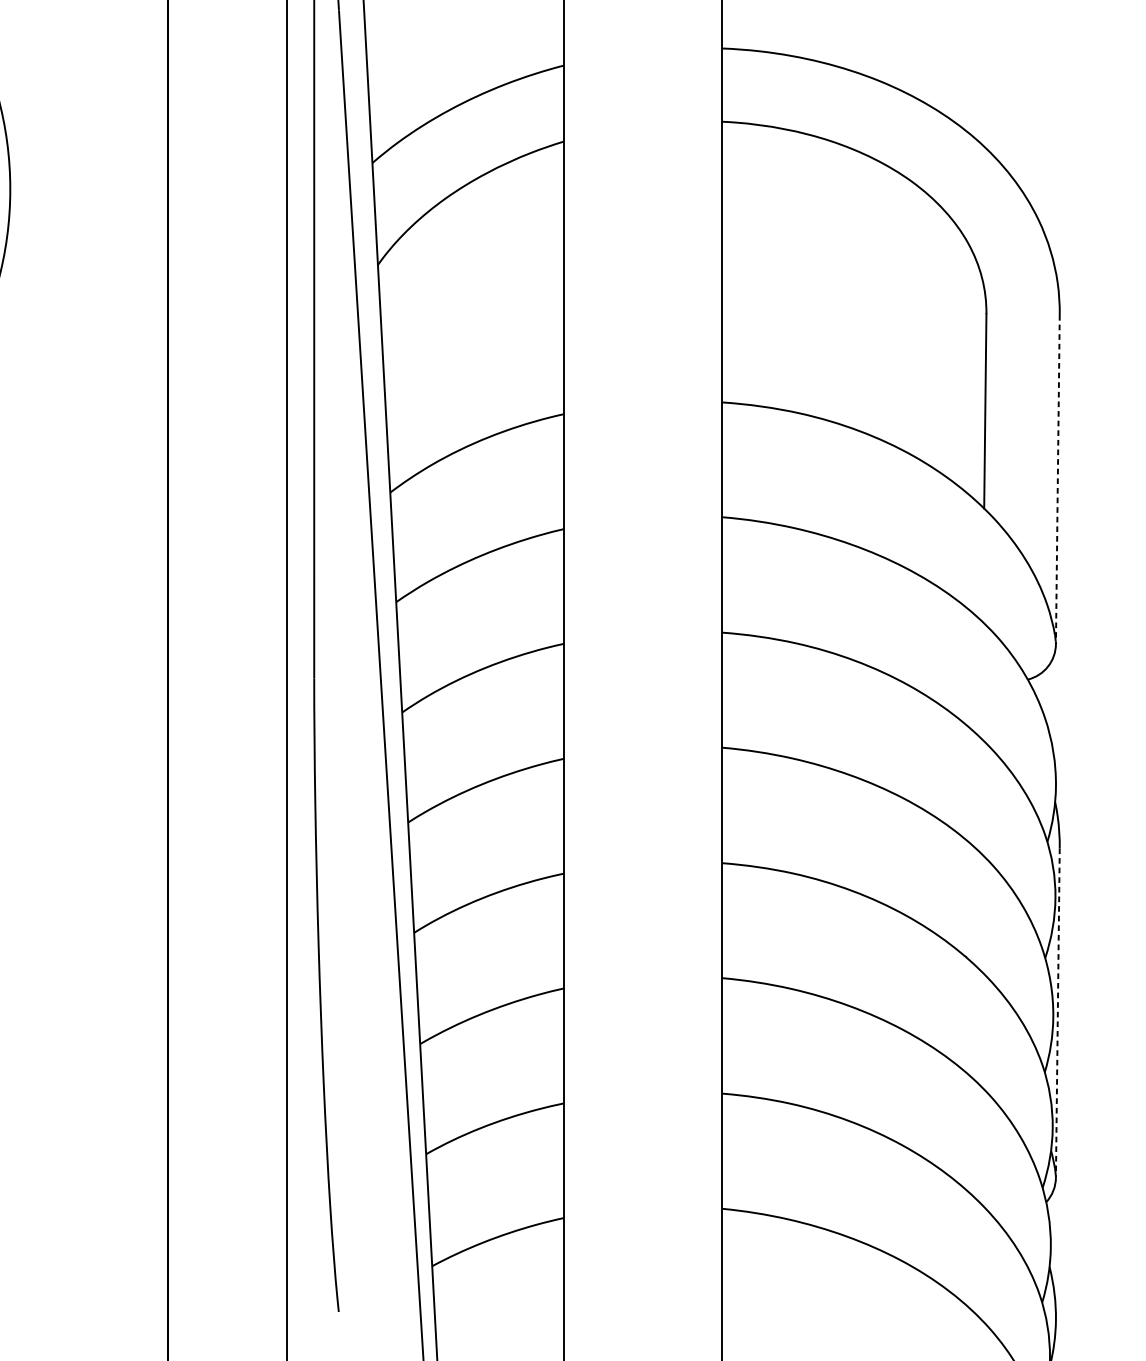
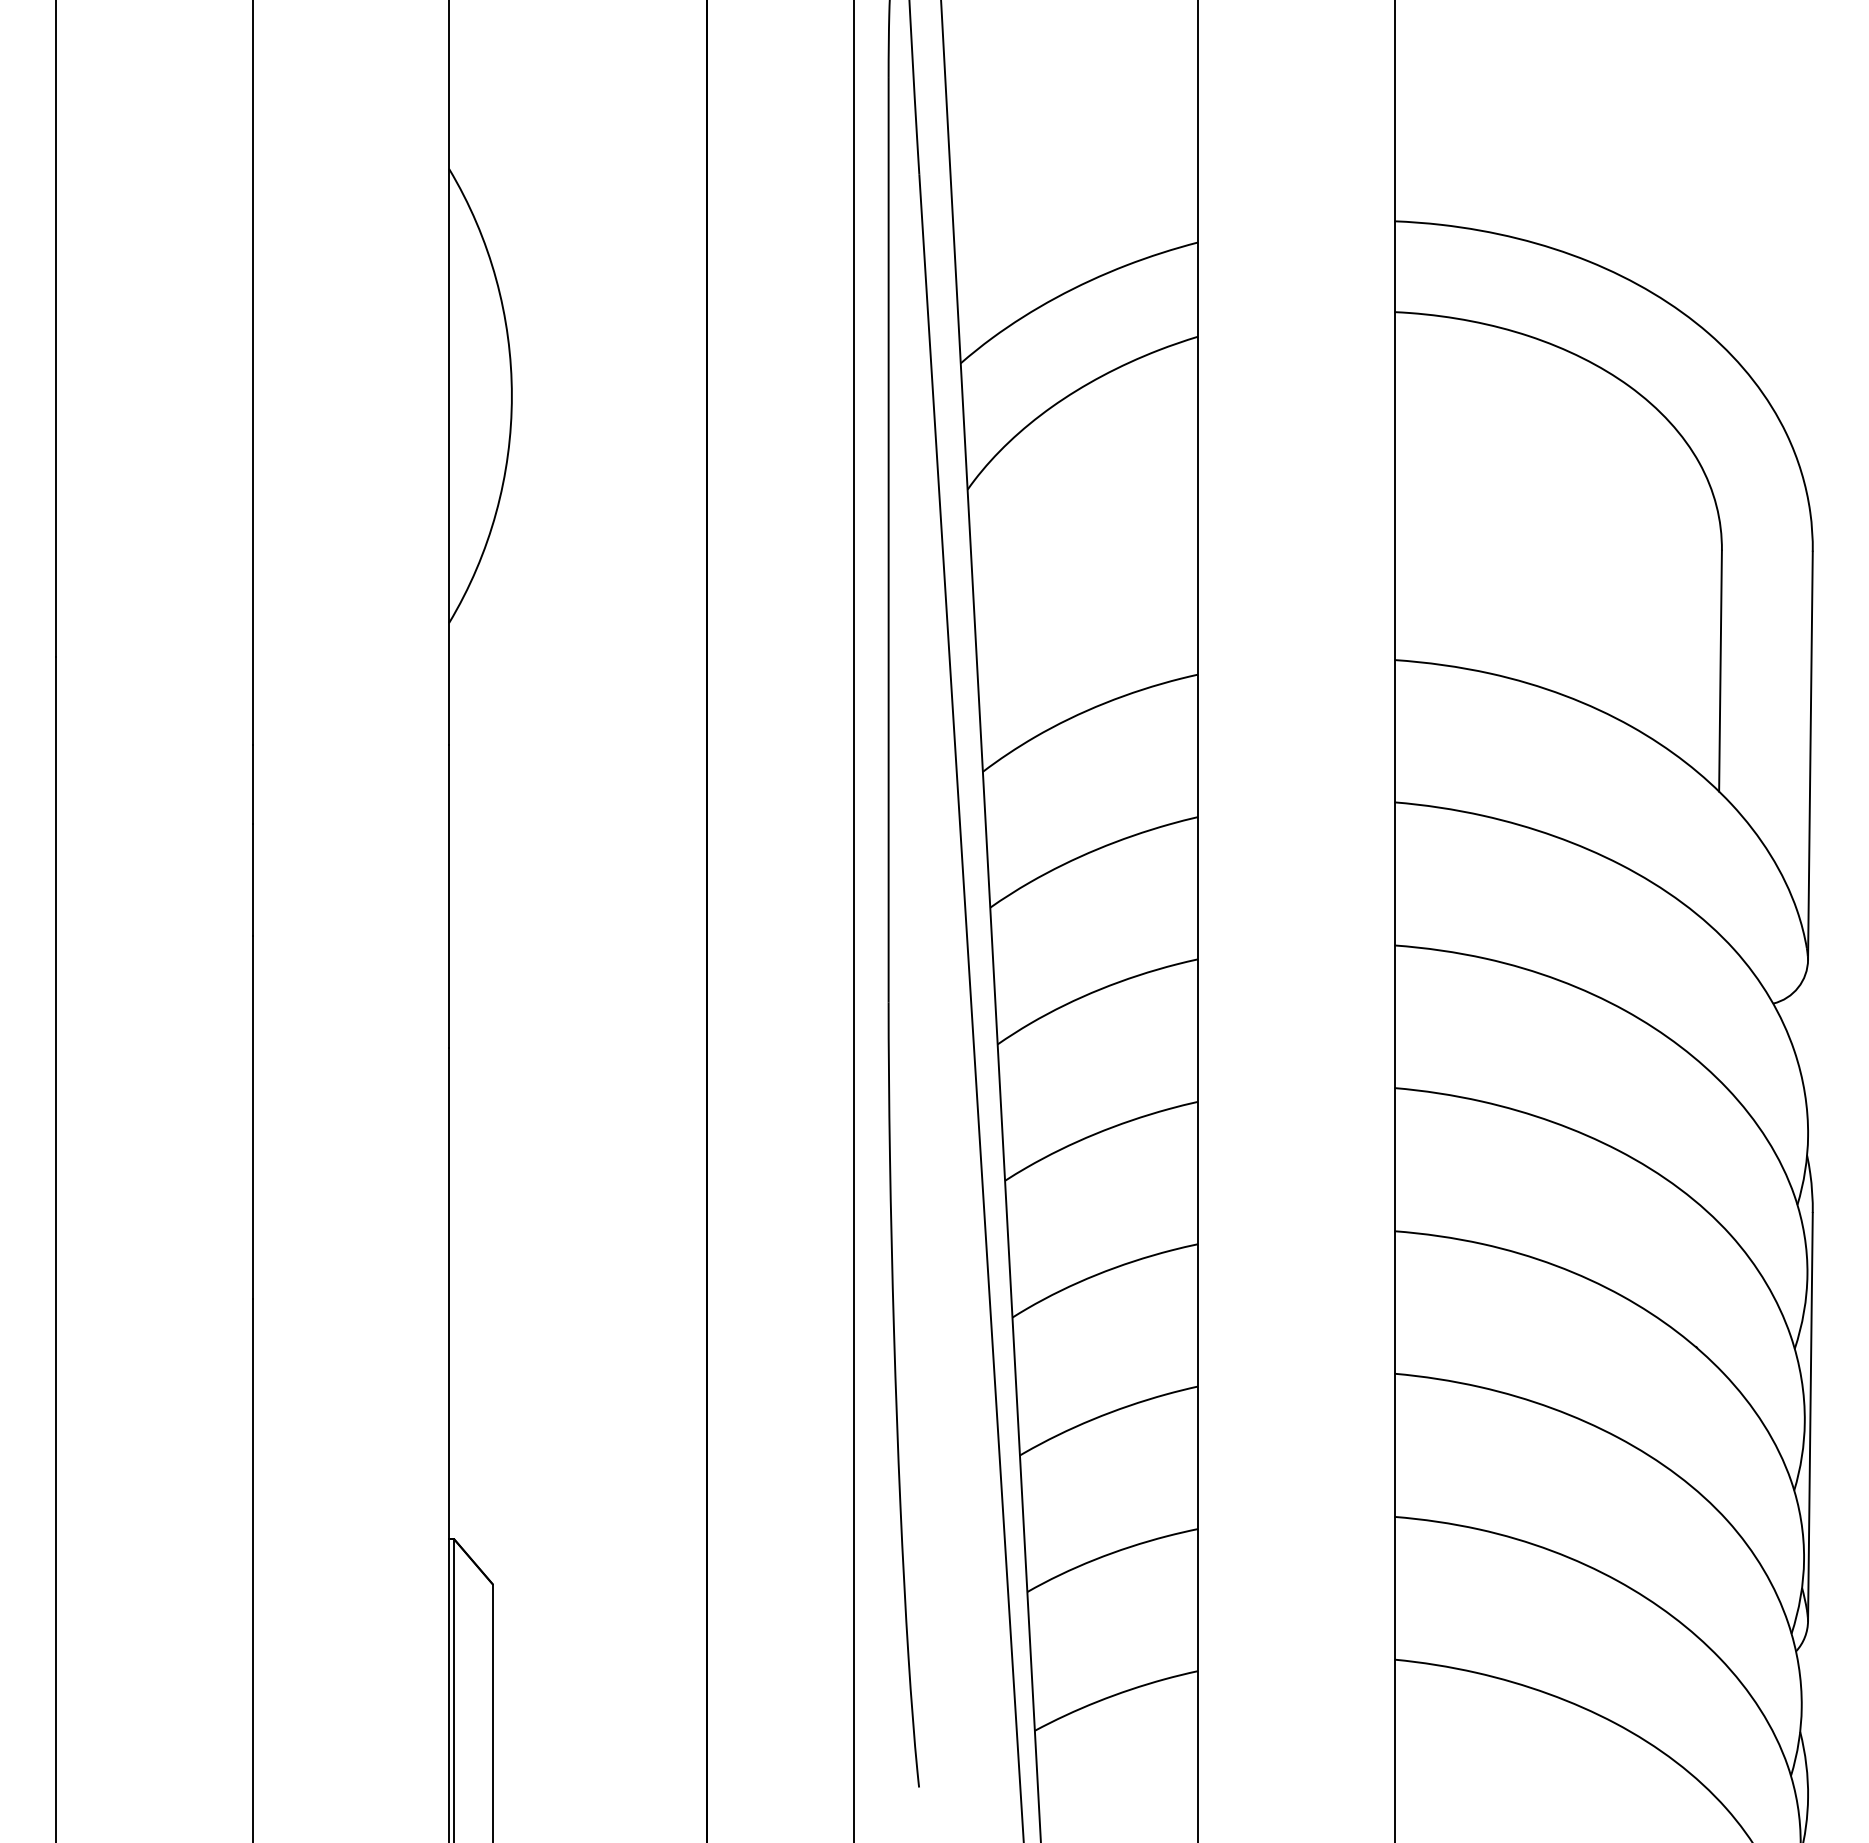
line: (1057, 479) -> (1810, 755), dashed -> solid
line: (1057, 1012) -> (1810, 1416), dashed -> solid

